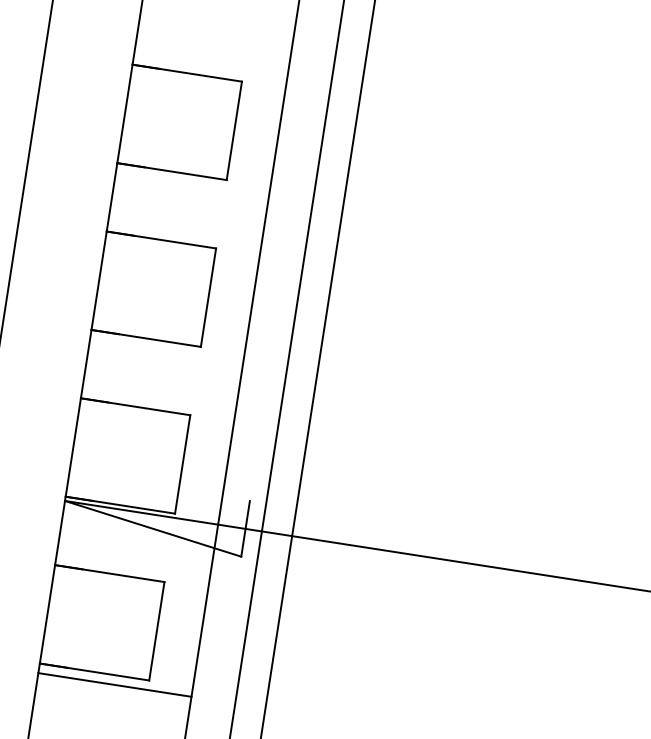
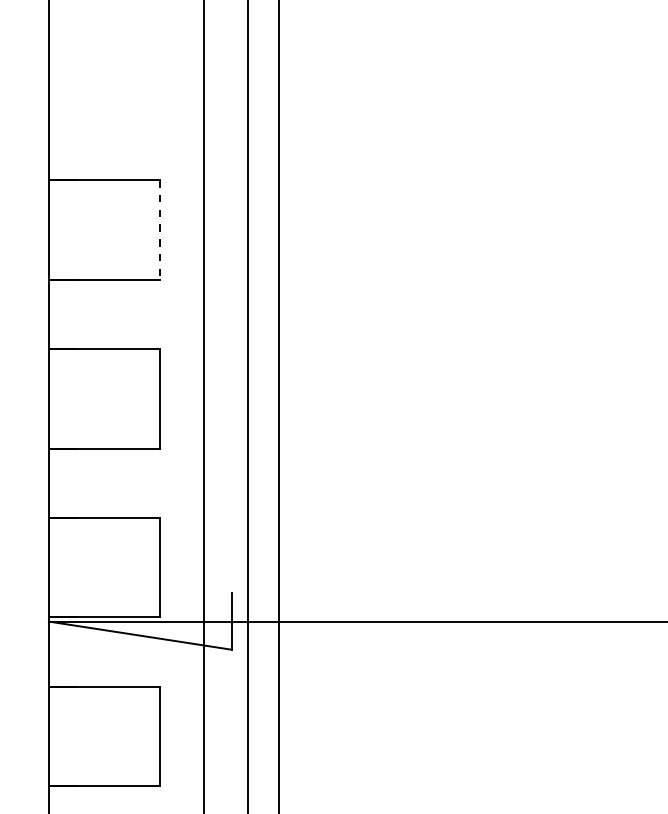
line: (234, 130) -> (159, 229), solid -> dashed
line: (114, 684) -> (125, 795), removed

